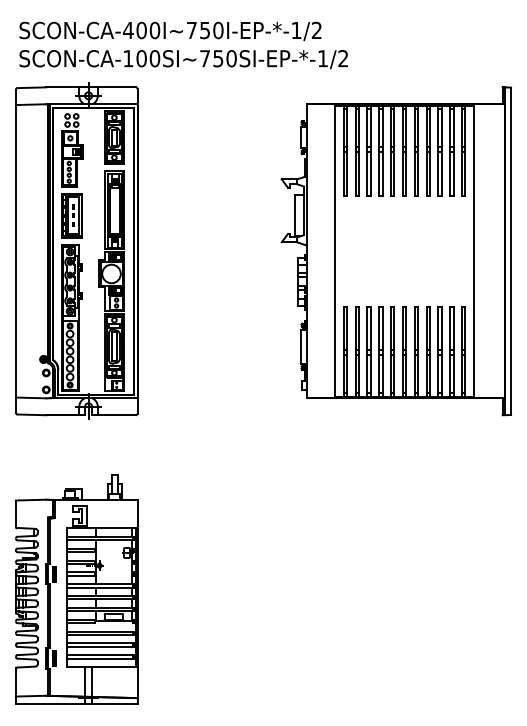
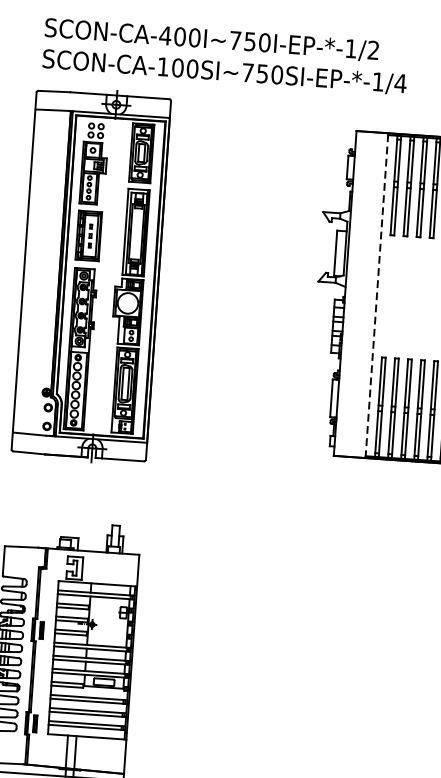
text: (342, 58) -> (399, 83), SCON-CA-100SI~750SI-EP-*-1/2 -> SCON-CA-100SI~750SI-EP-*-1/4
line: (335, 250) -> (377, 294), solid -> dashed

